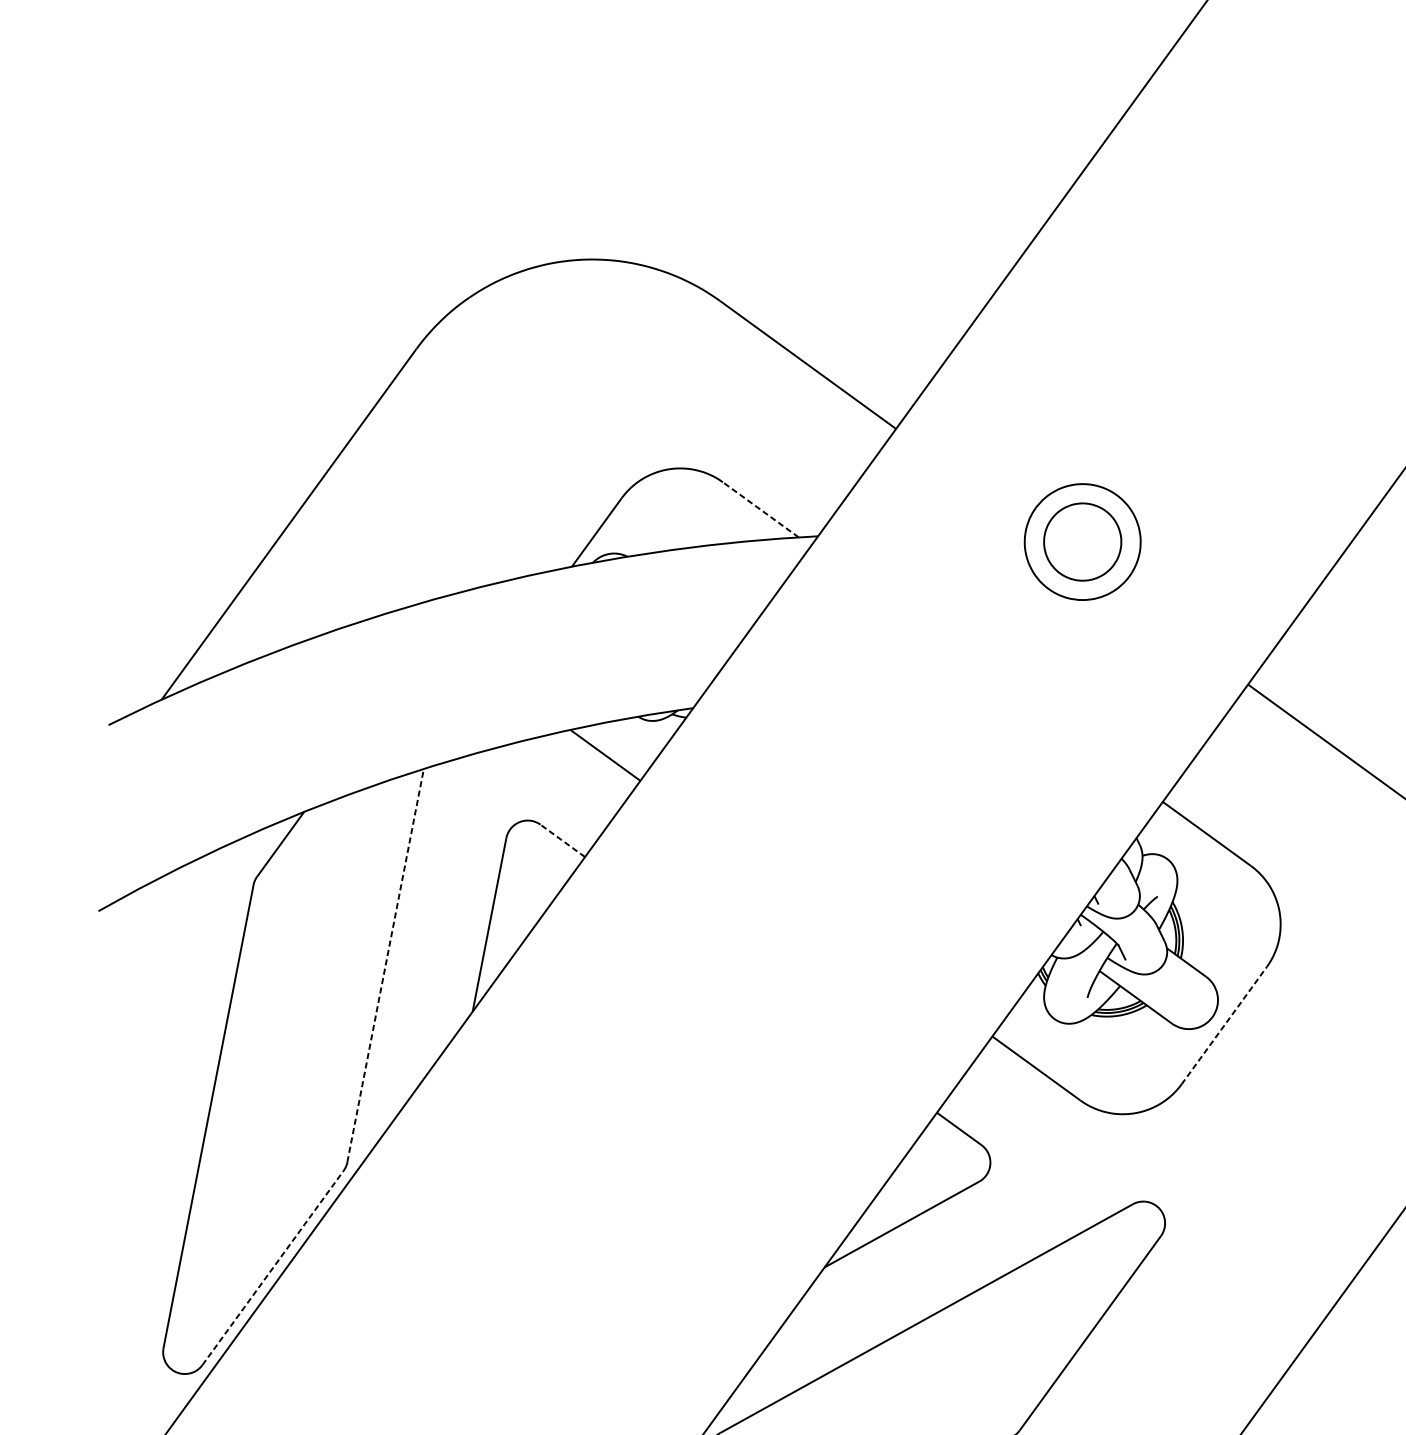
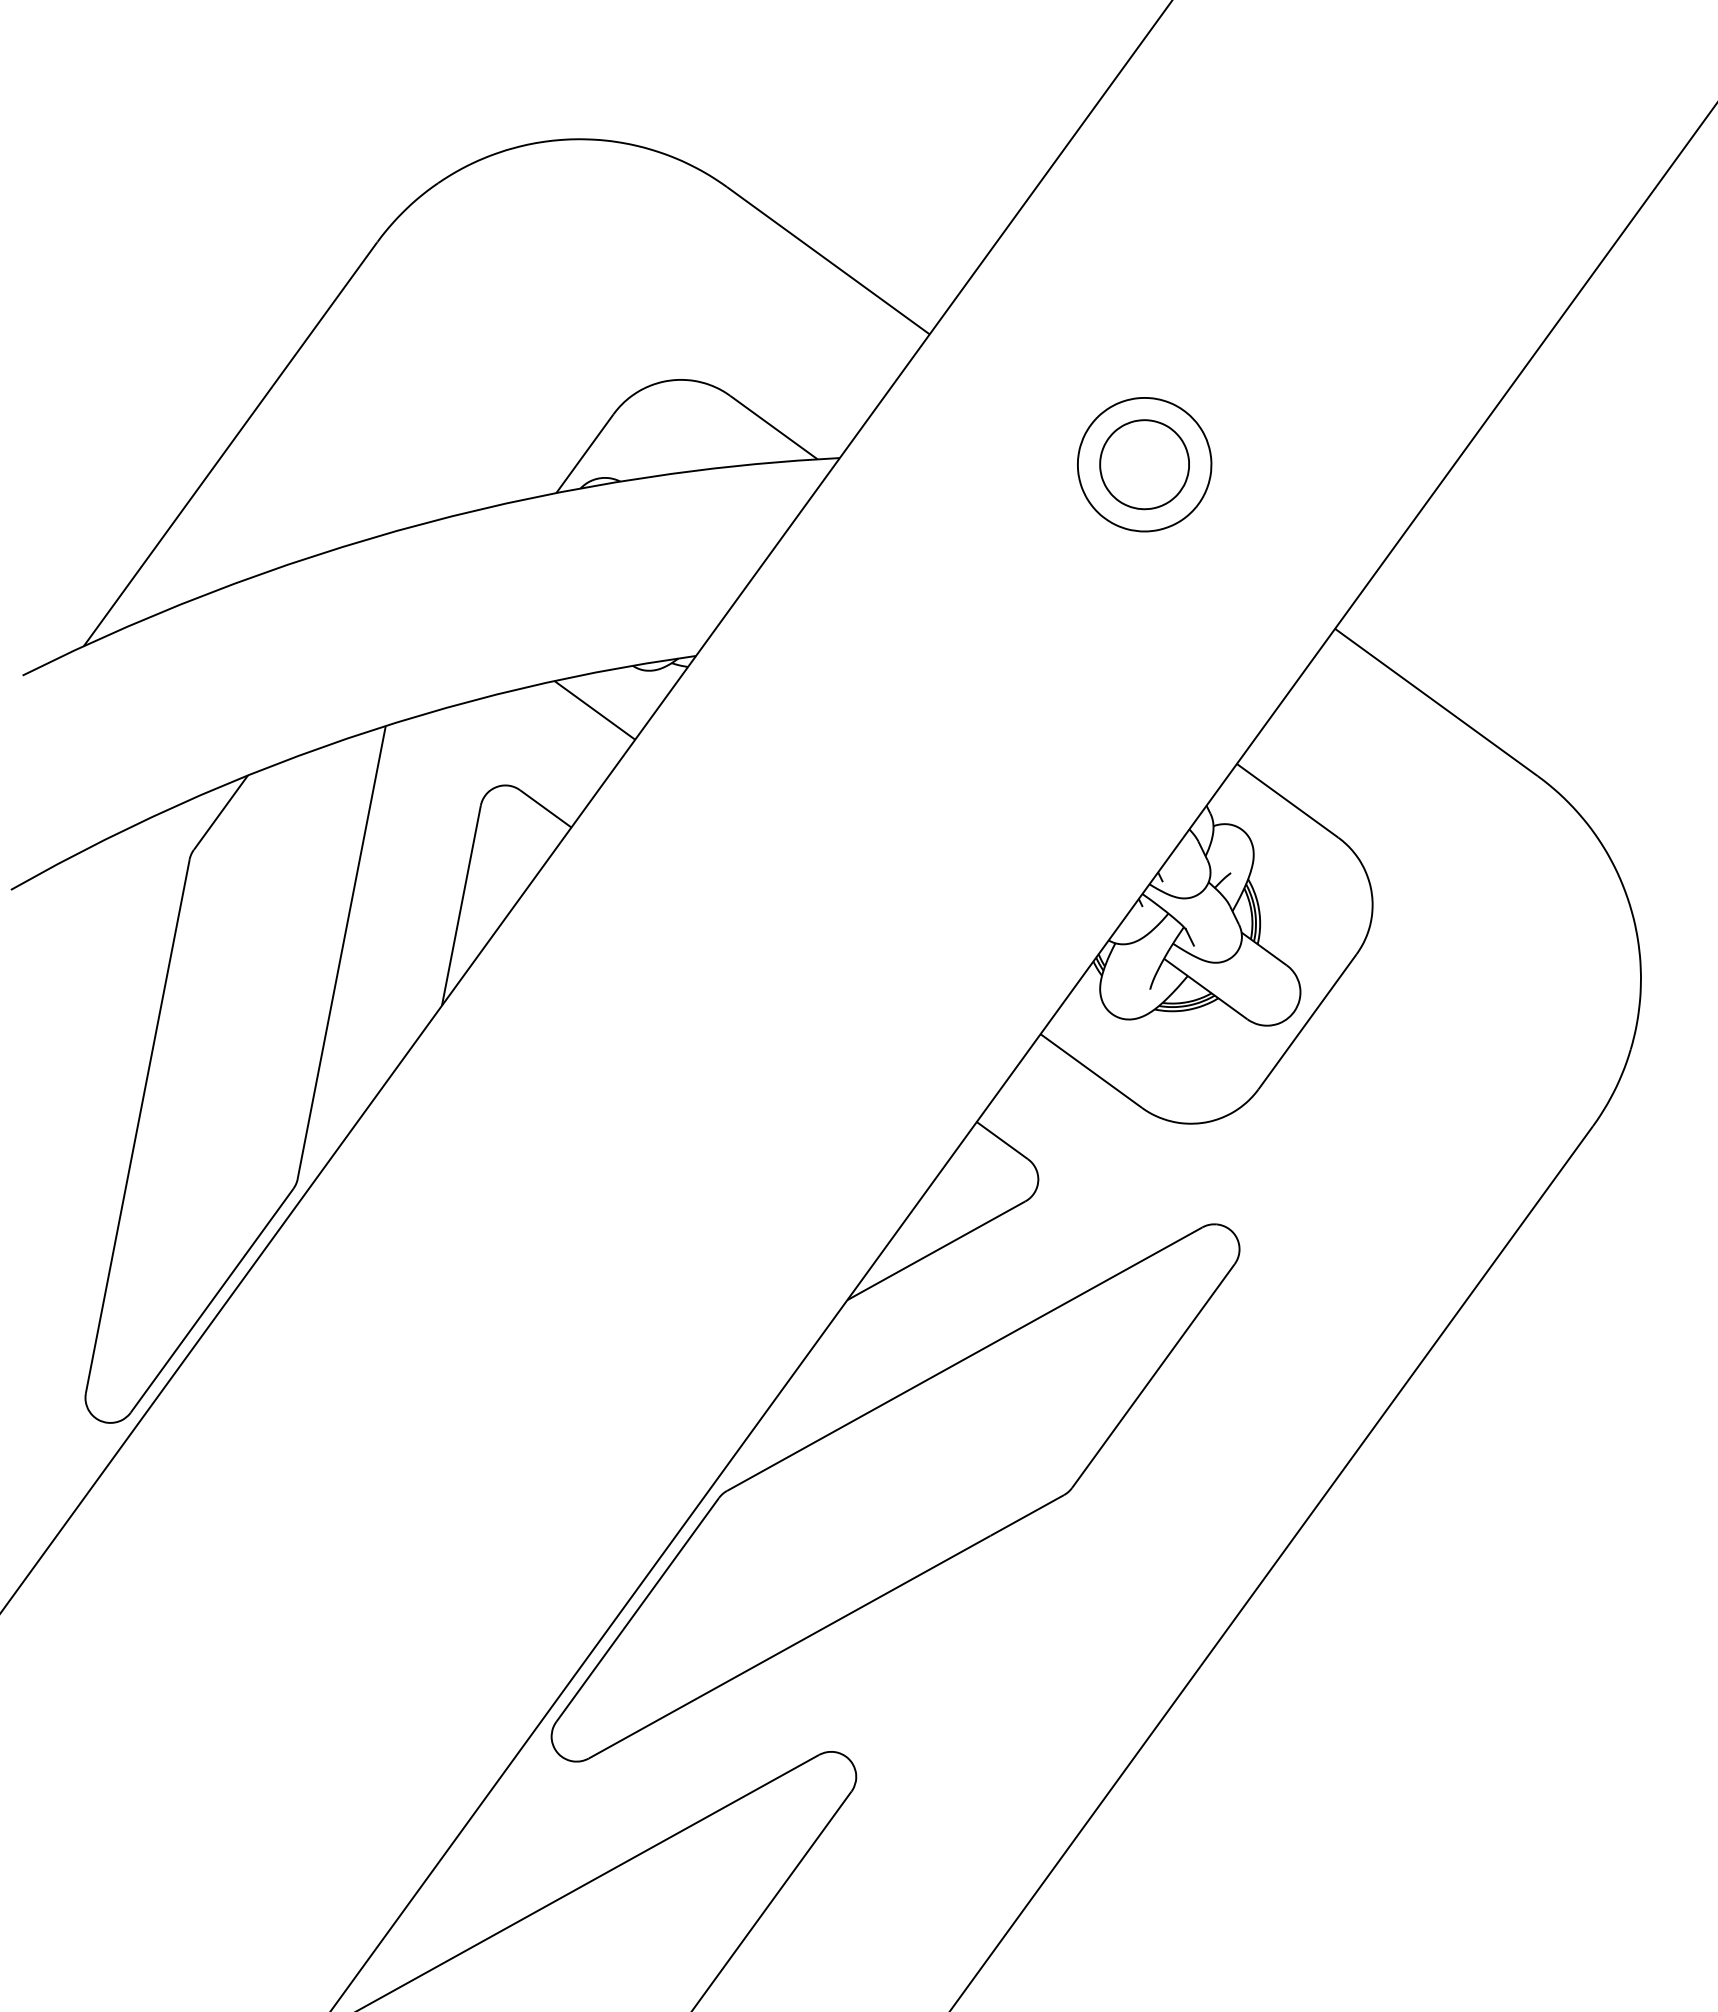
line: (760, 509) -> (773, 427), dashed -> solid
line: (562, 840) -> (545, 808), dashed -> solid
line: (385, 965) -> (341, 952), dashed -> solid
line: (1224, 1025) -> (1307, 1021), dashed -> solid
line: (273, 1267) -> (212, 1300), dashed -> solid

